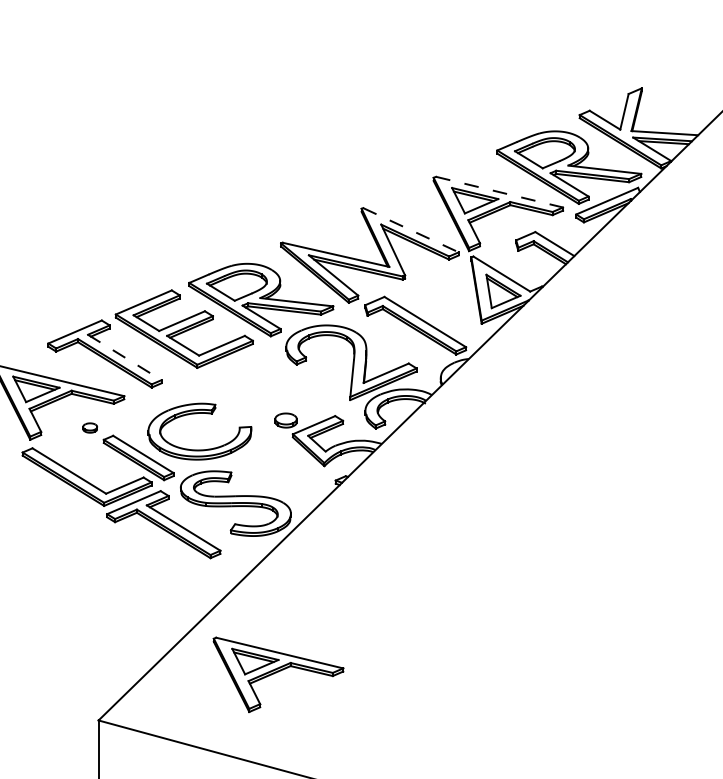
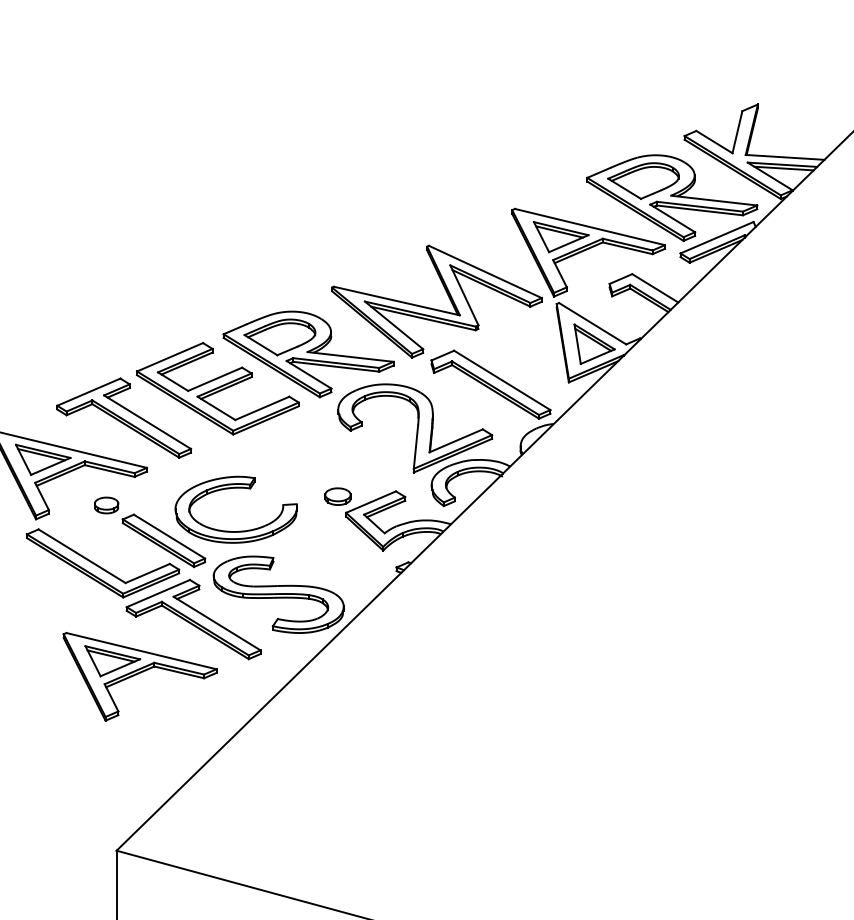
line: (500, 192) -> (590, 227), dashed -> solid
line: (411, 230) -> (485, 272), dashed -> solid
line: (125, 357) -> (148, 422), dashed -> solid
part: (90, 428) -> (106, 505), size x1.43
part: (278, 674) -> (139, 676), moved

